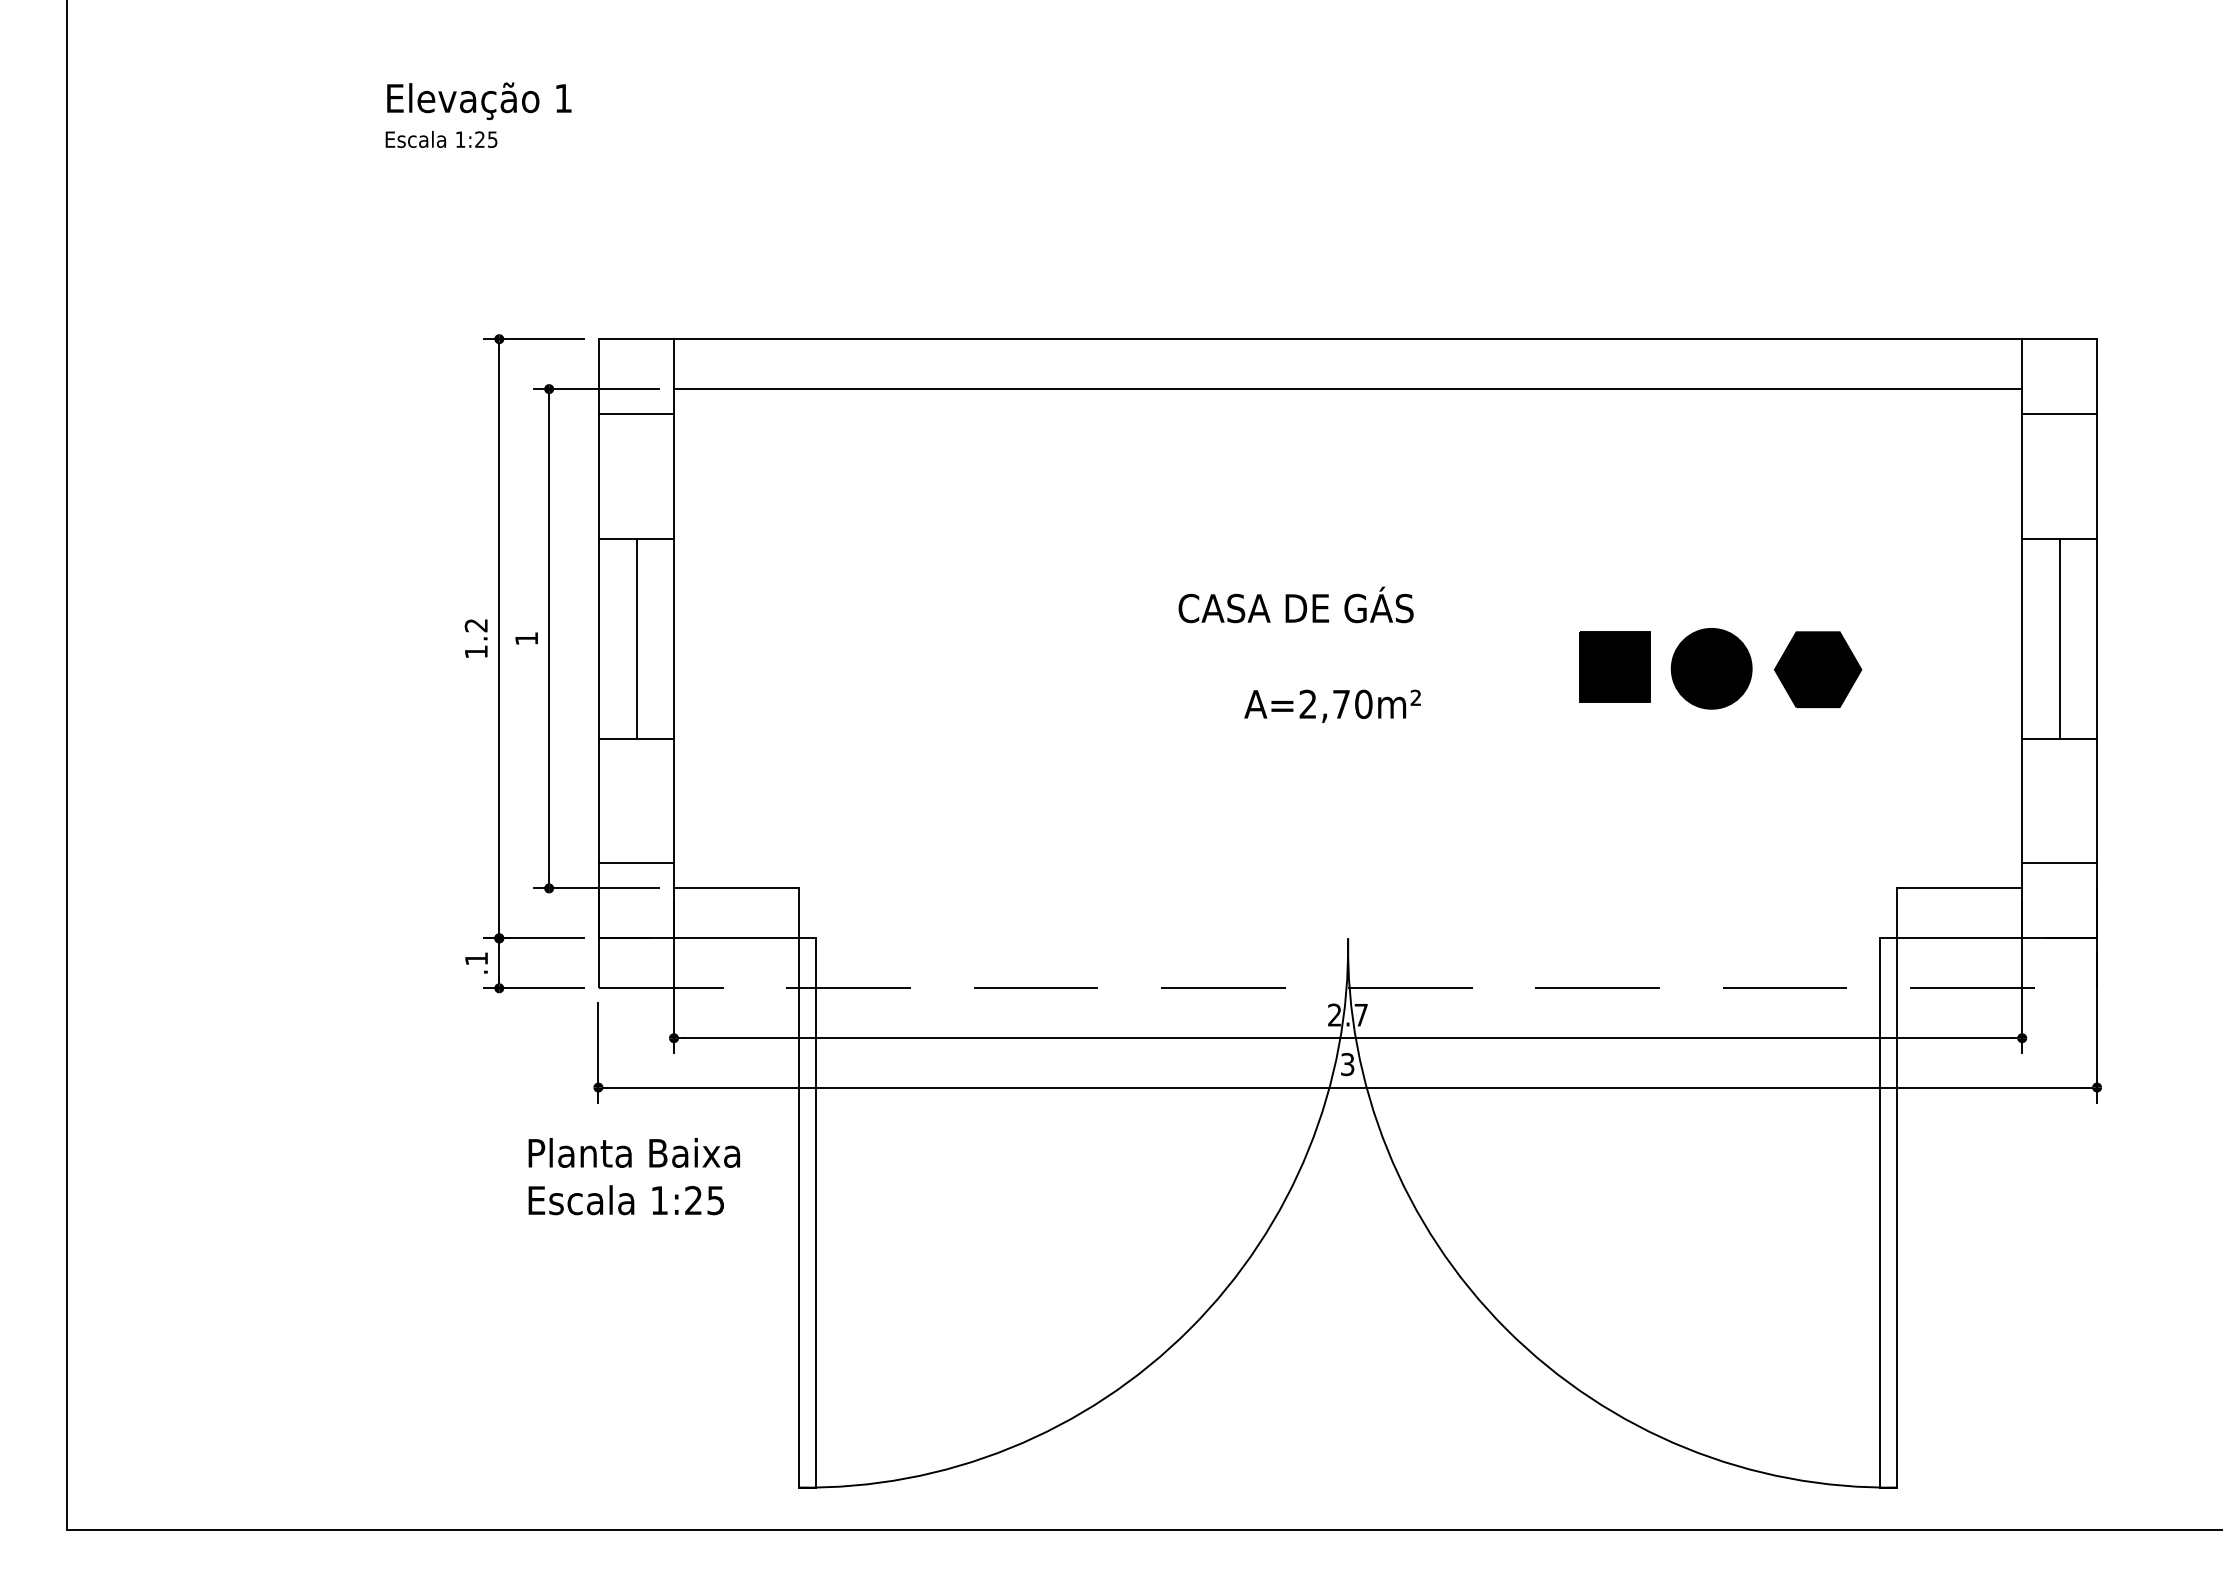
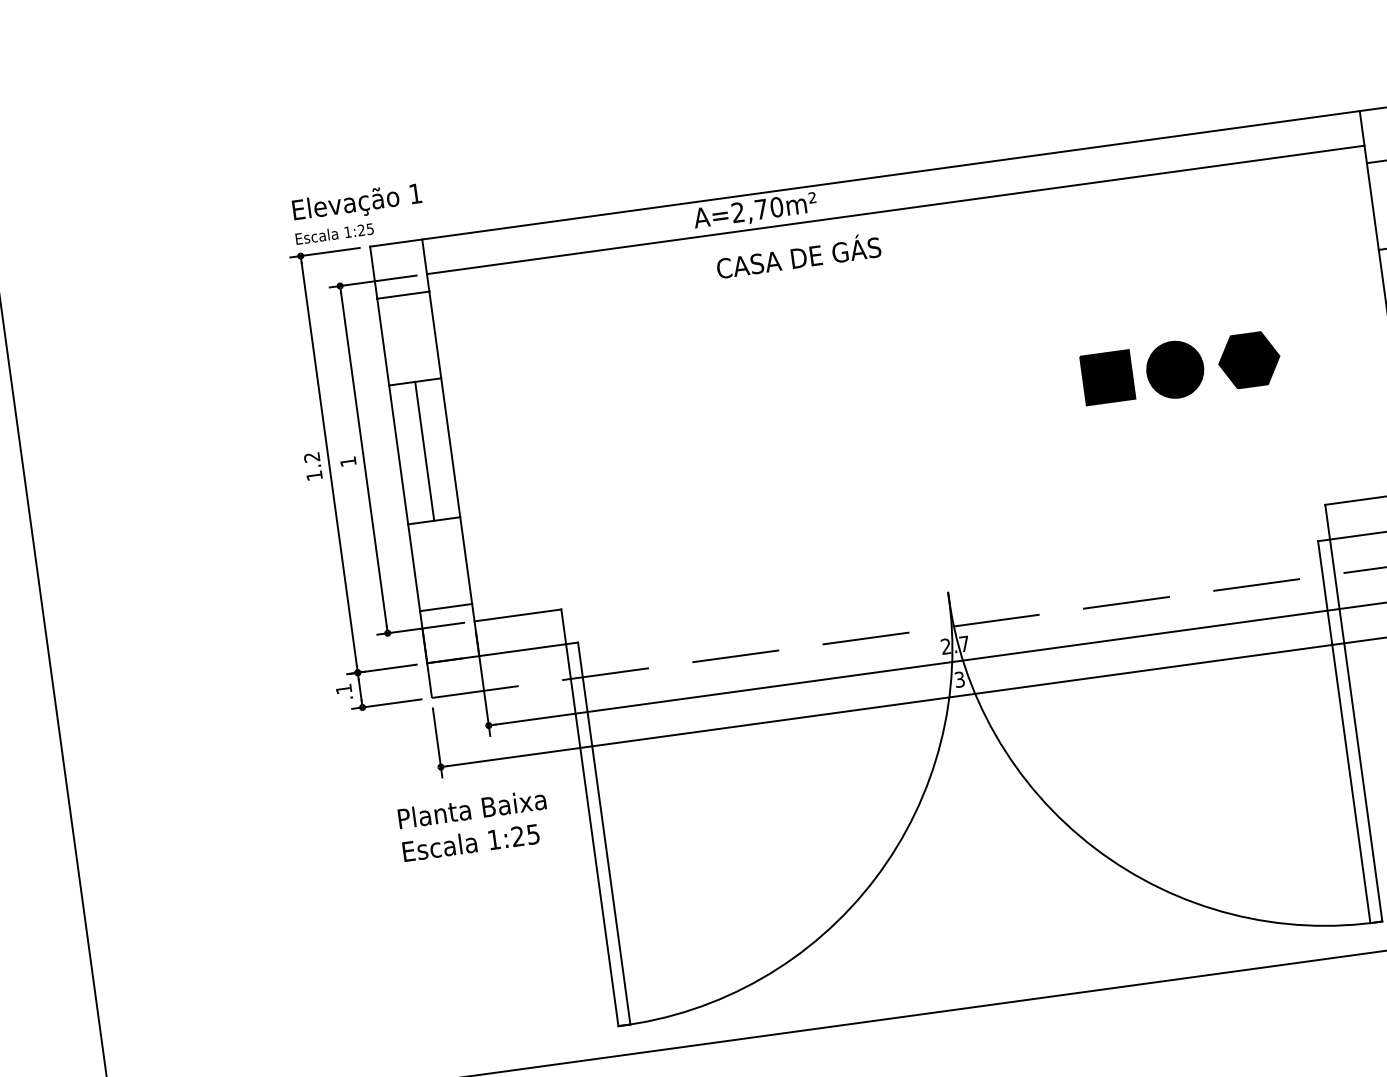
text: (478, 114) -> (358, 213), moved
text: (1295, 604) -> (798, 255), moved
text: (1332, 705) -> (755, 211), moved

